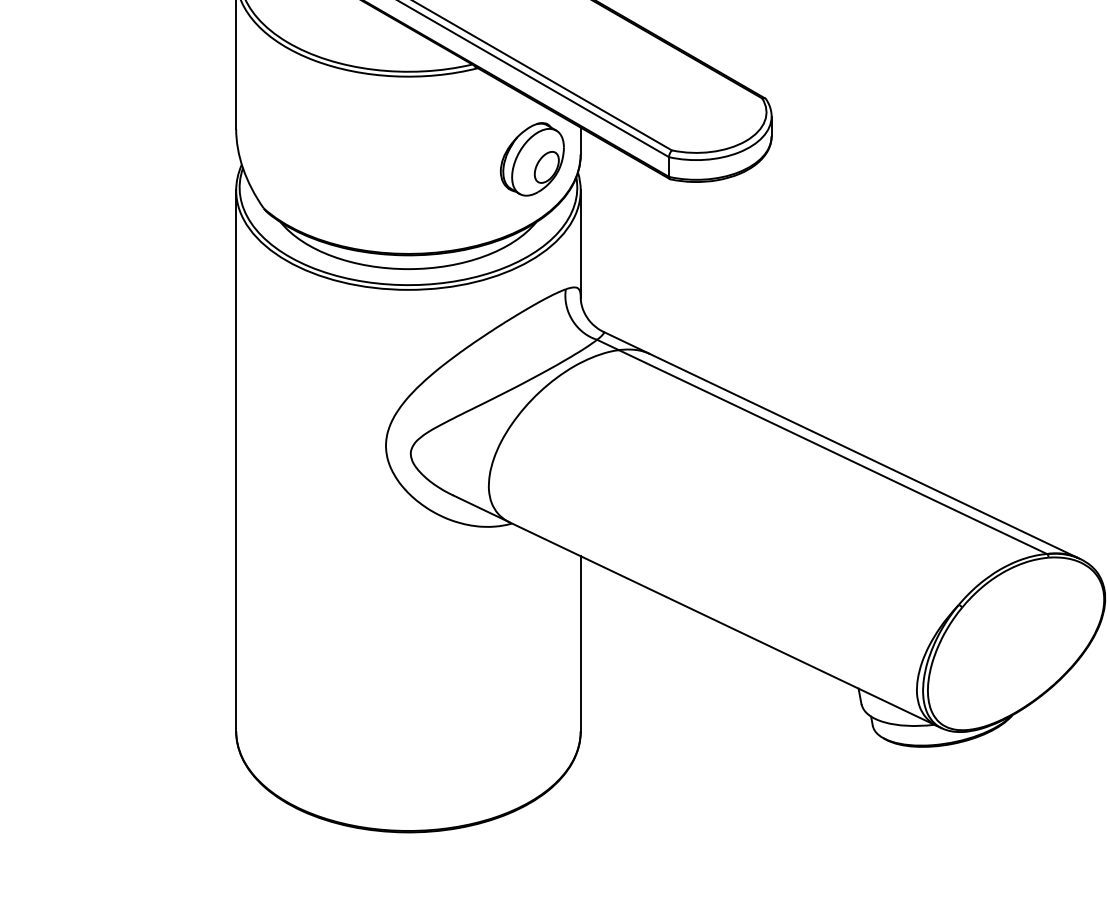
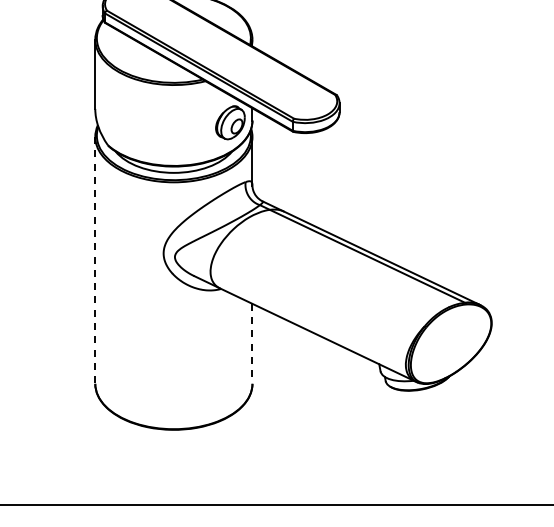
line: (236, 461) -> (95, 260), solid -> dashed
line: (580, 643) -> (252, 343), solid -> dashed

